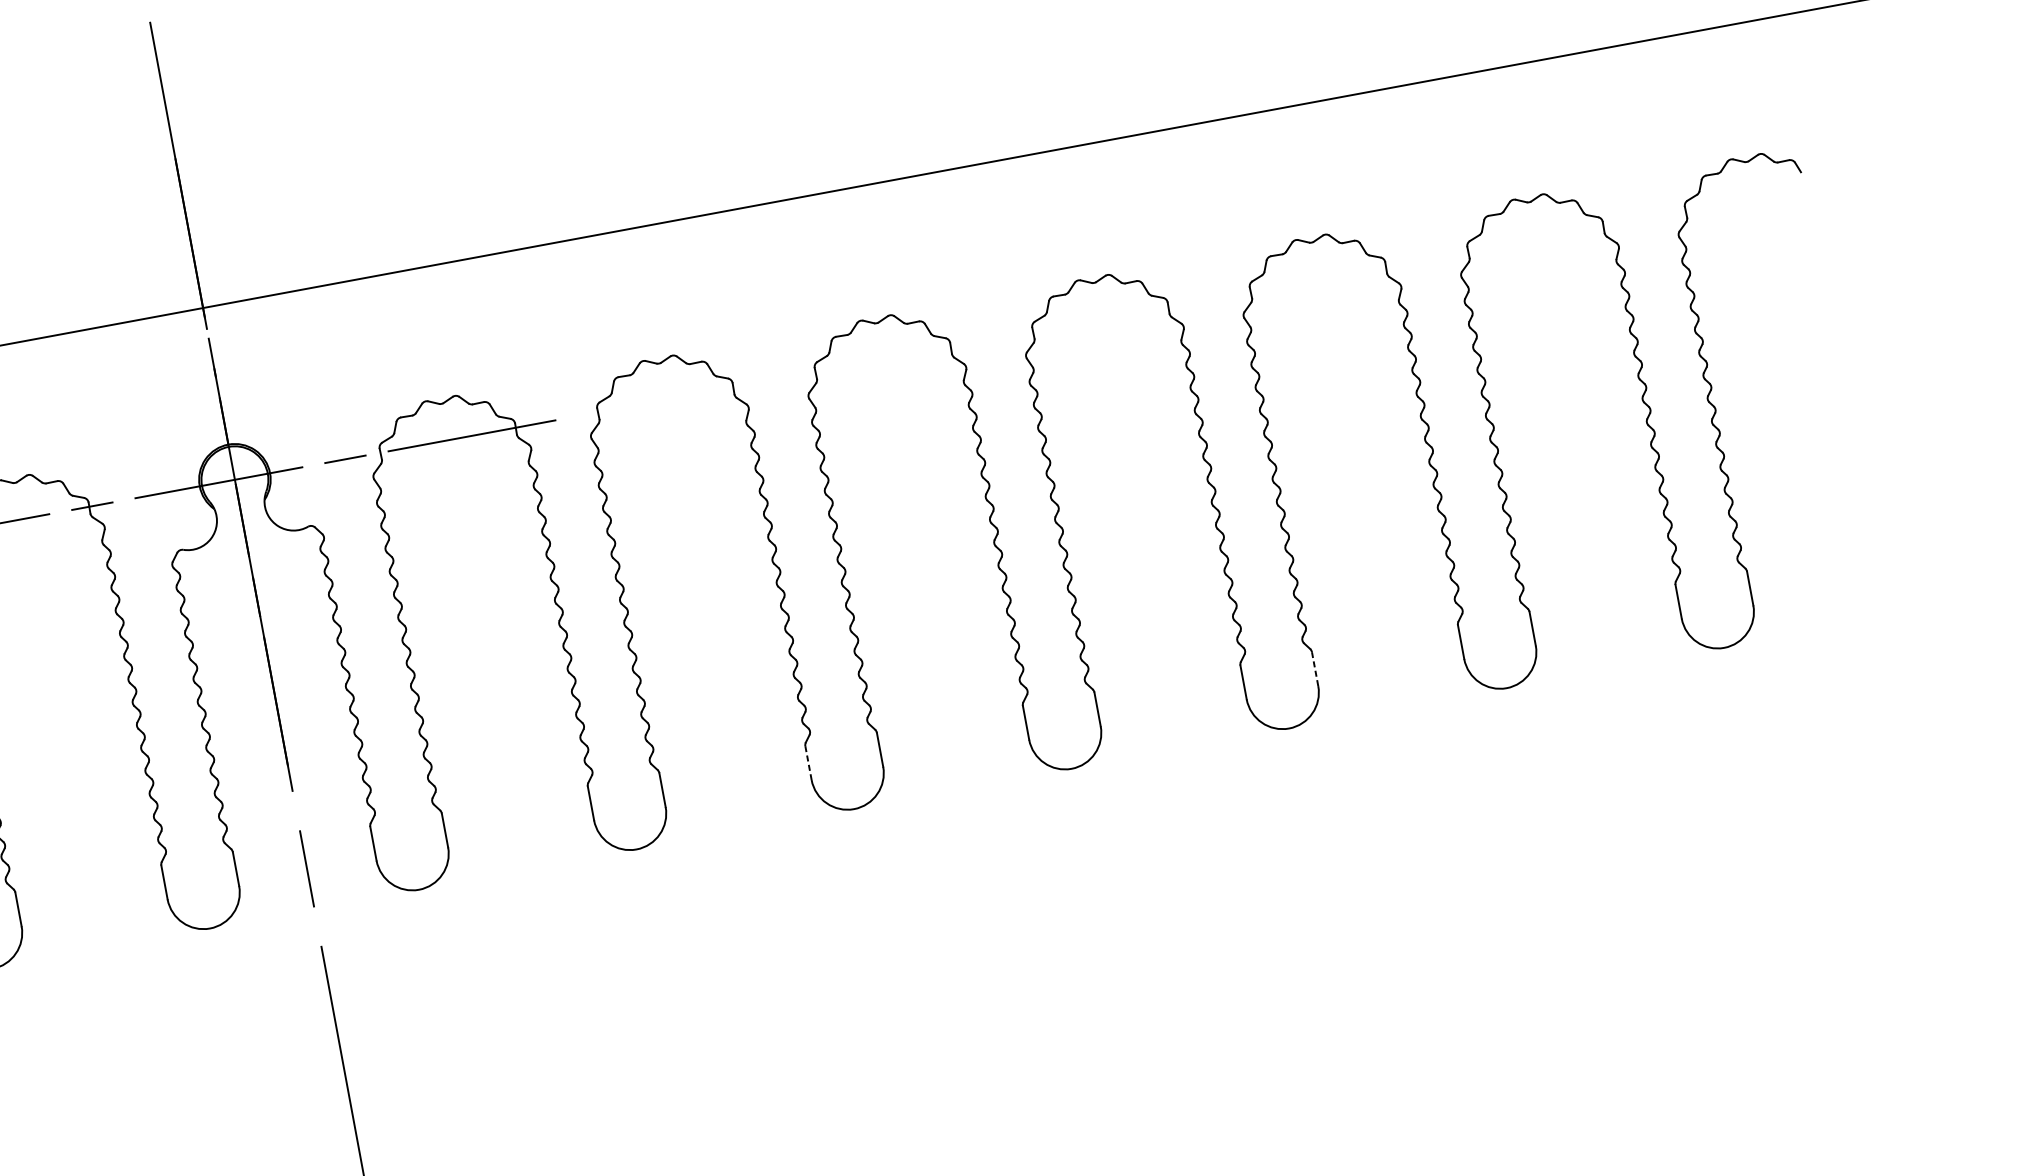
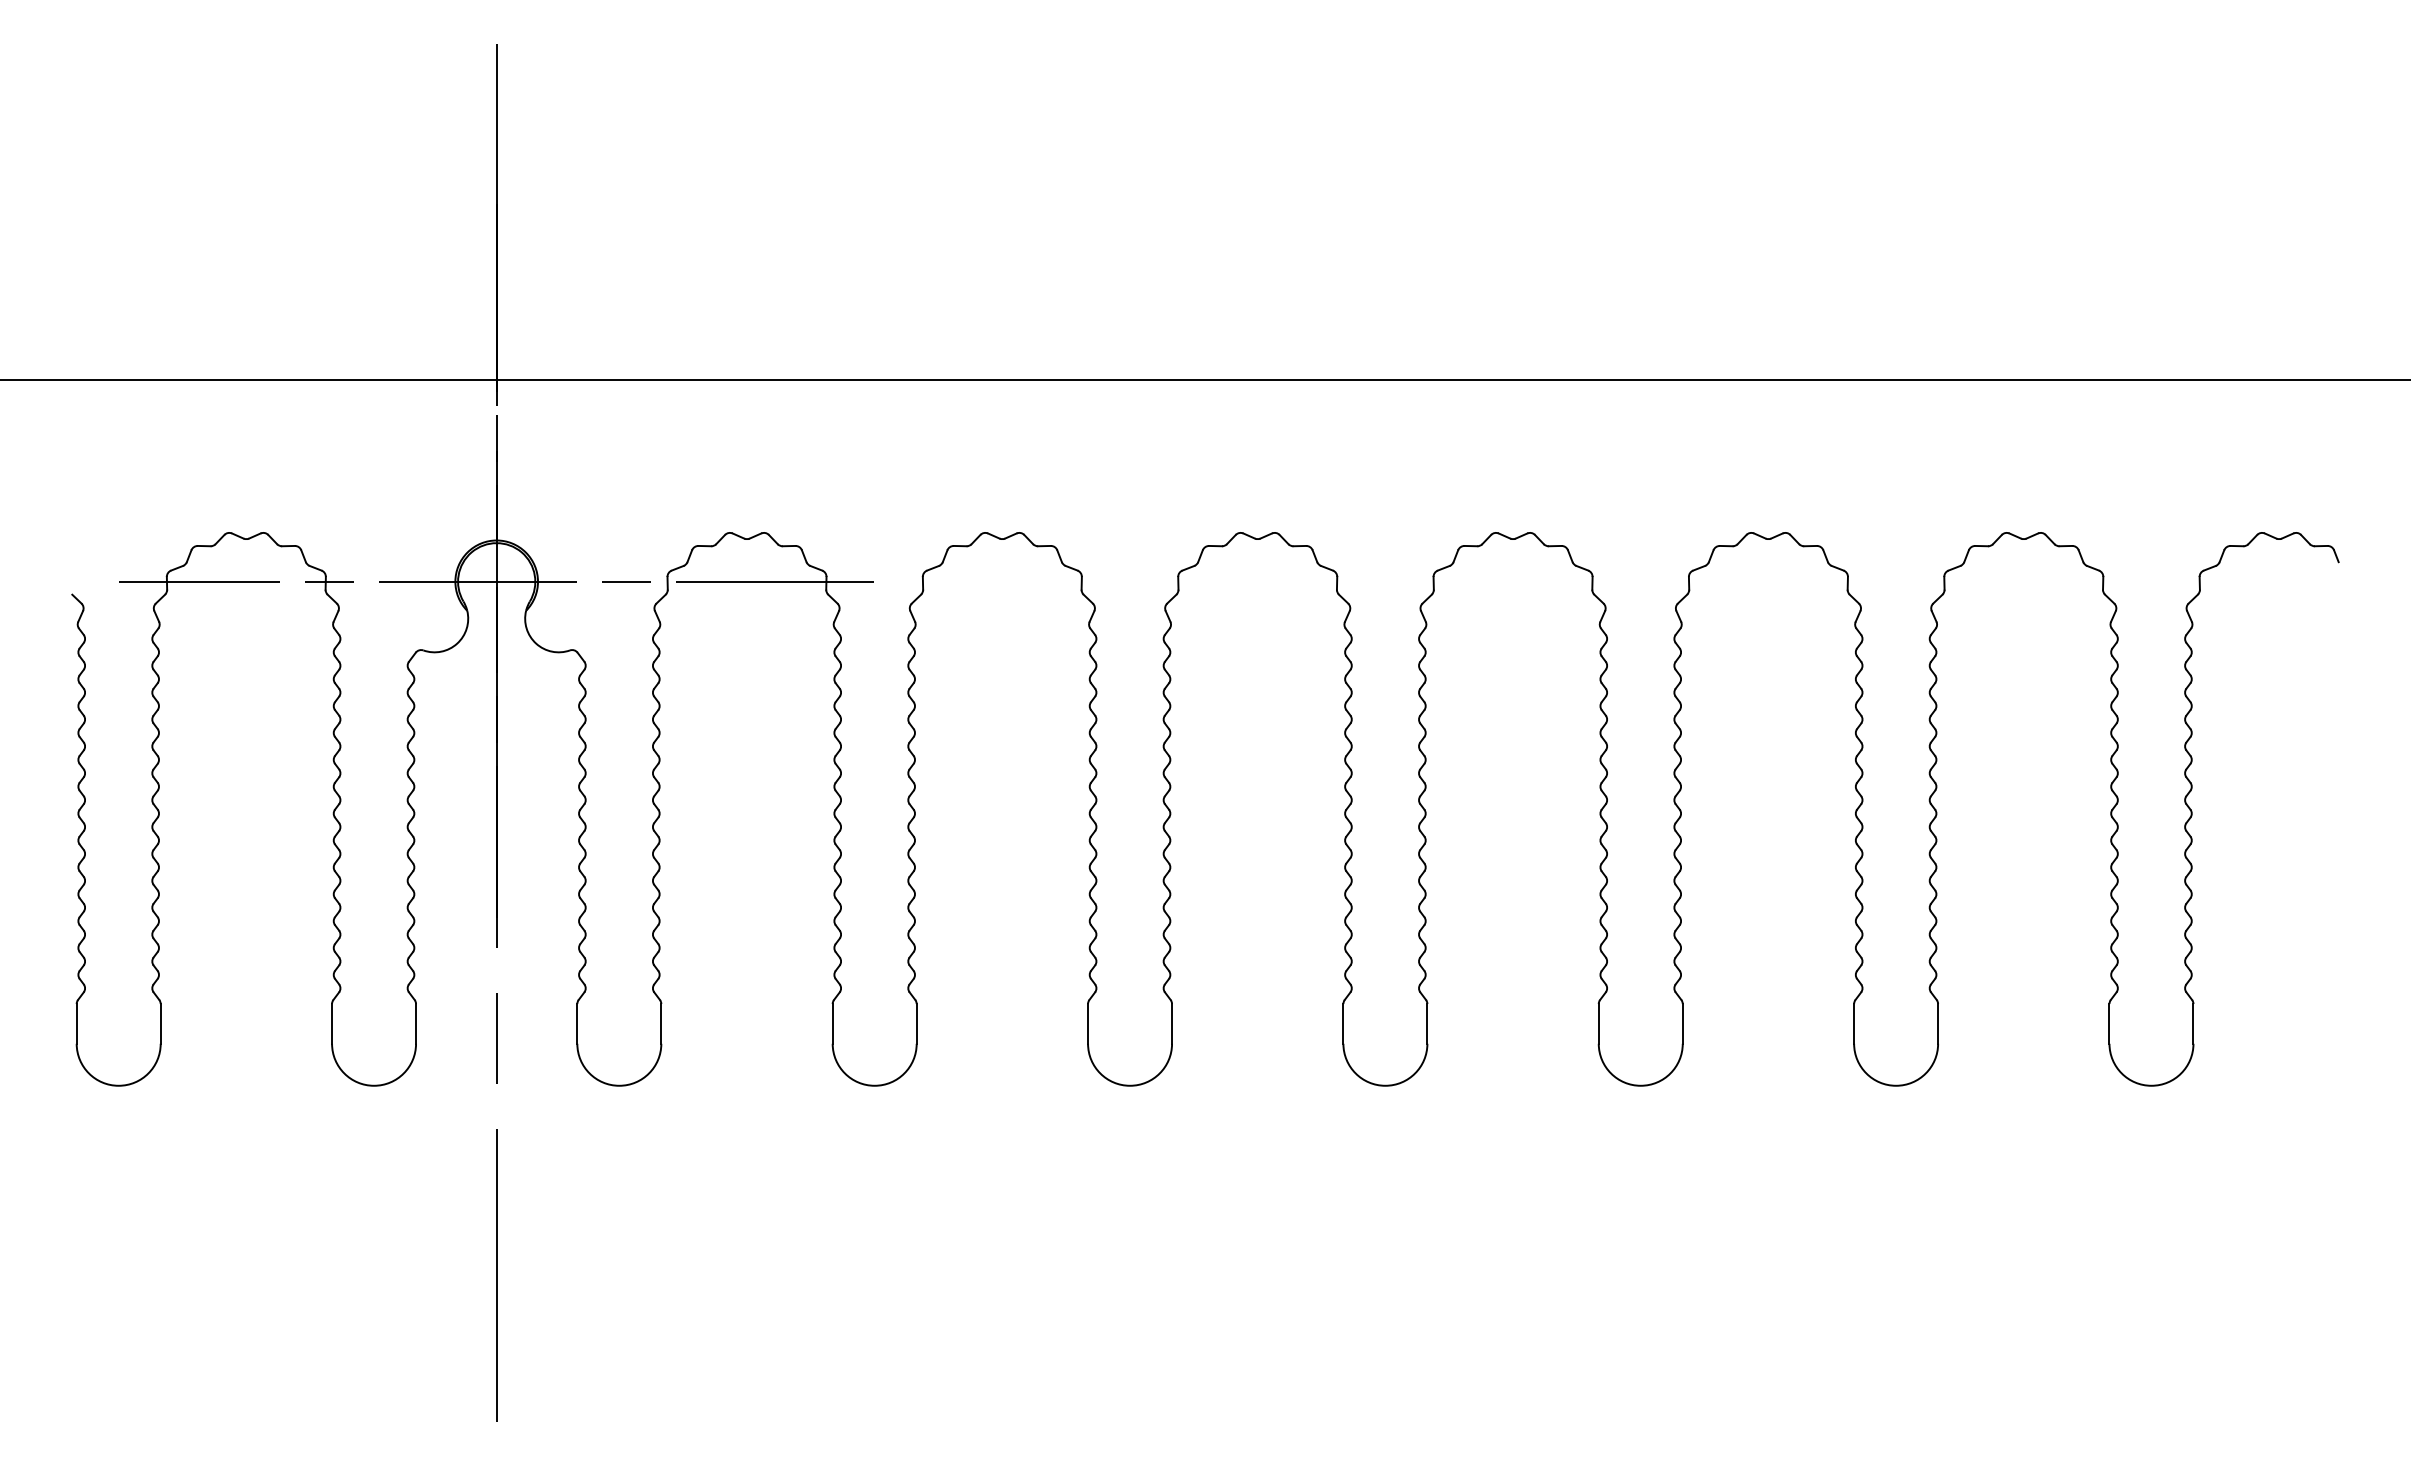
line: (1314, 668) -> (1682, 1023), dashed -> solid
line: (808, 762) -> (1088, 1023), dashed -> solid

